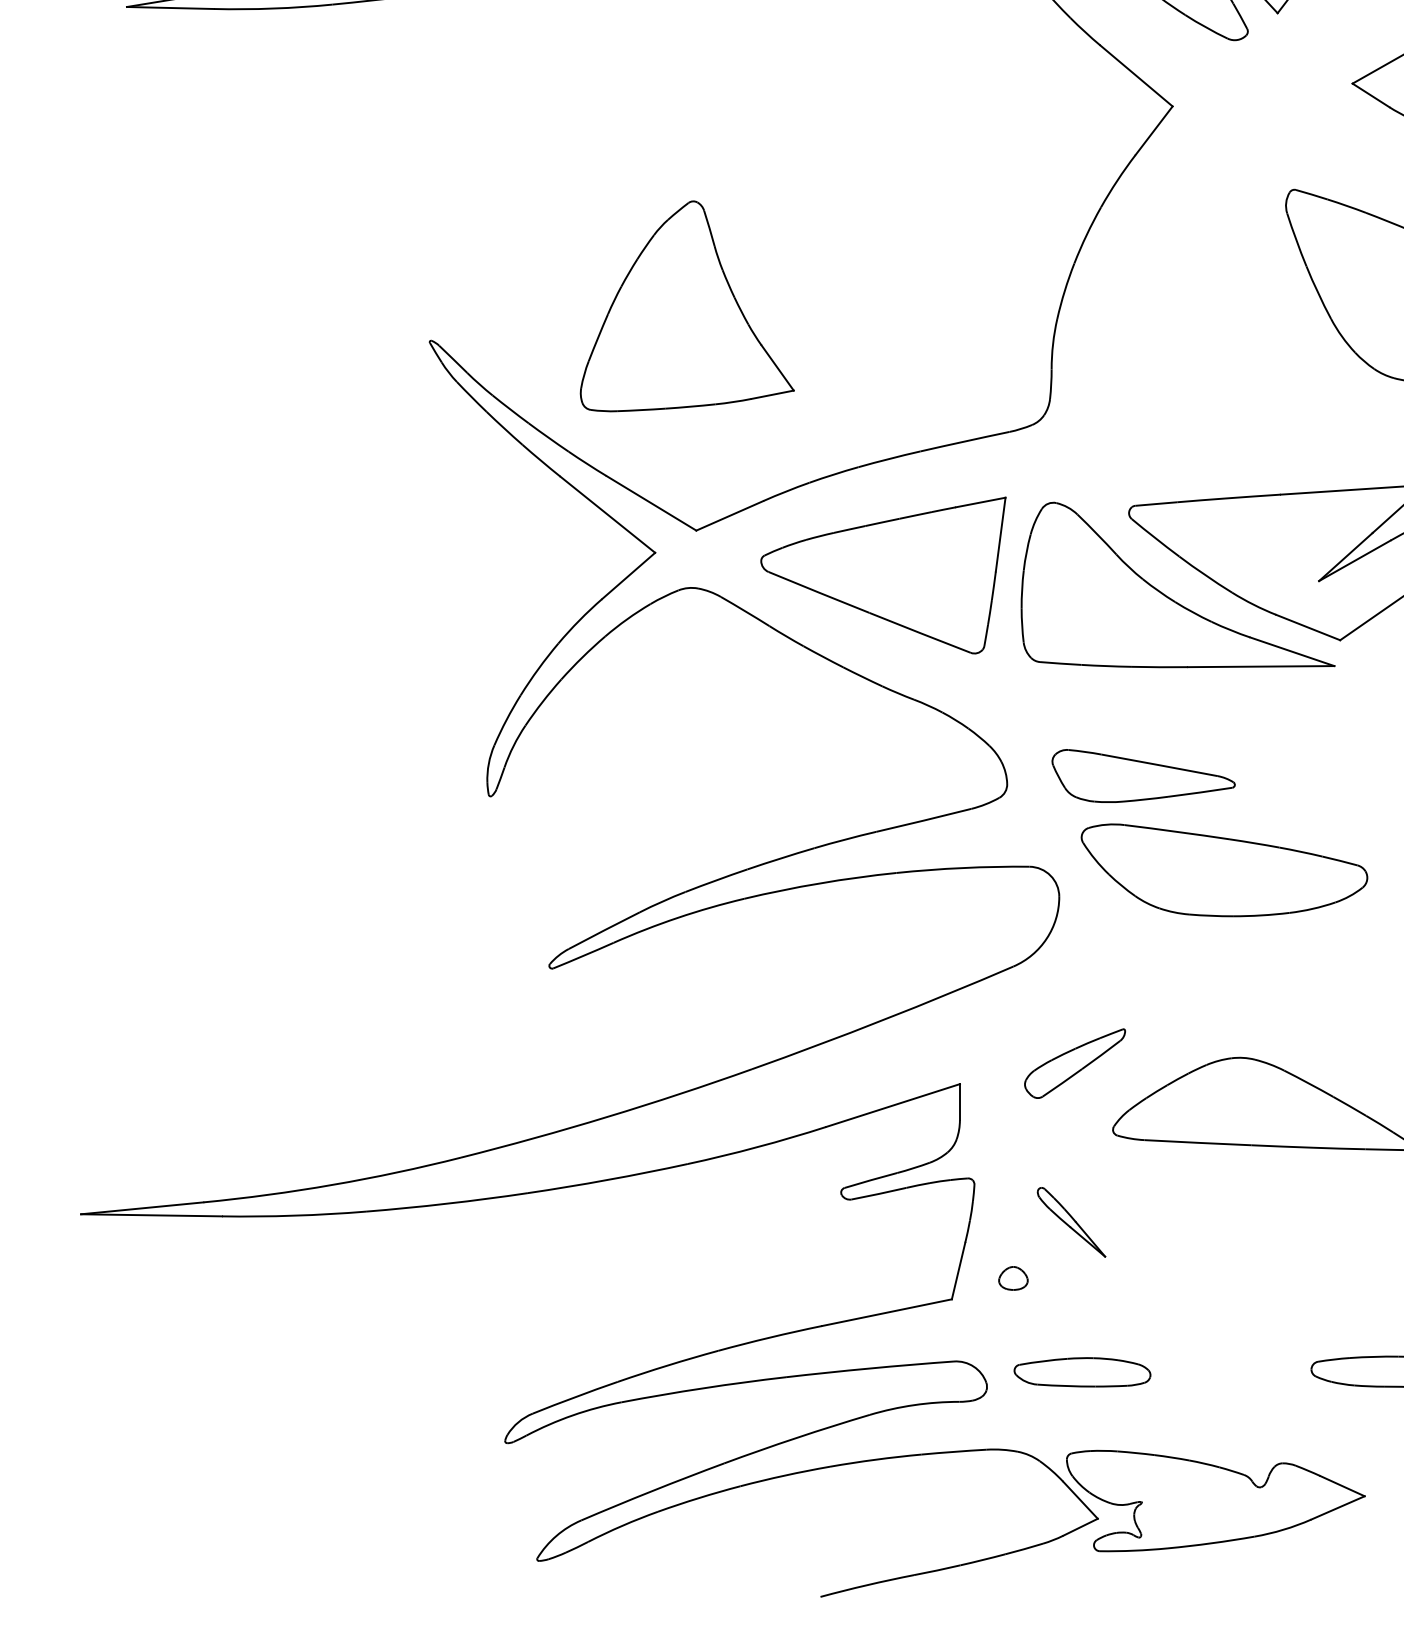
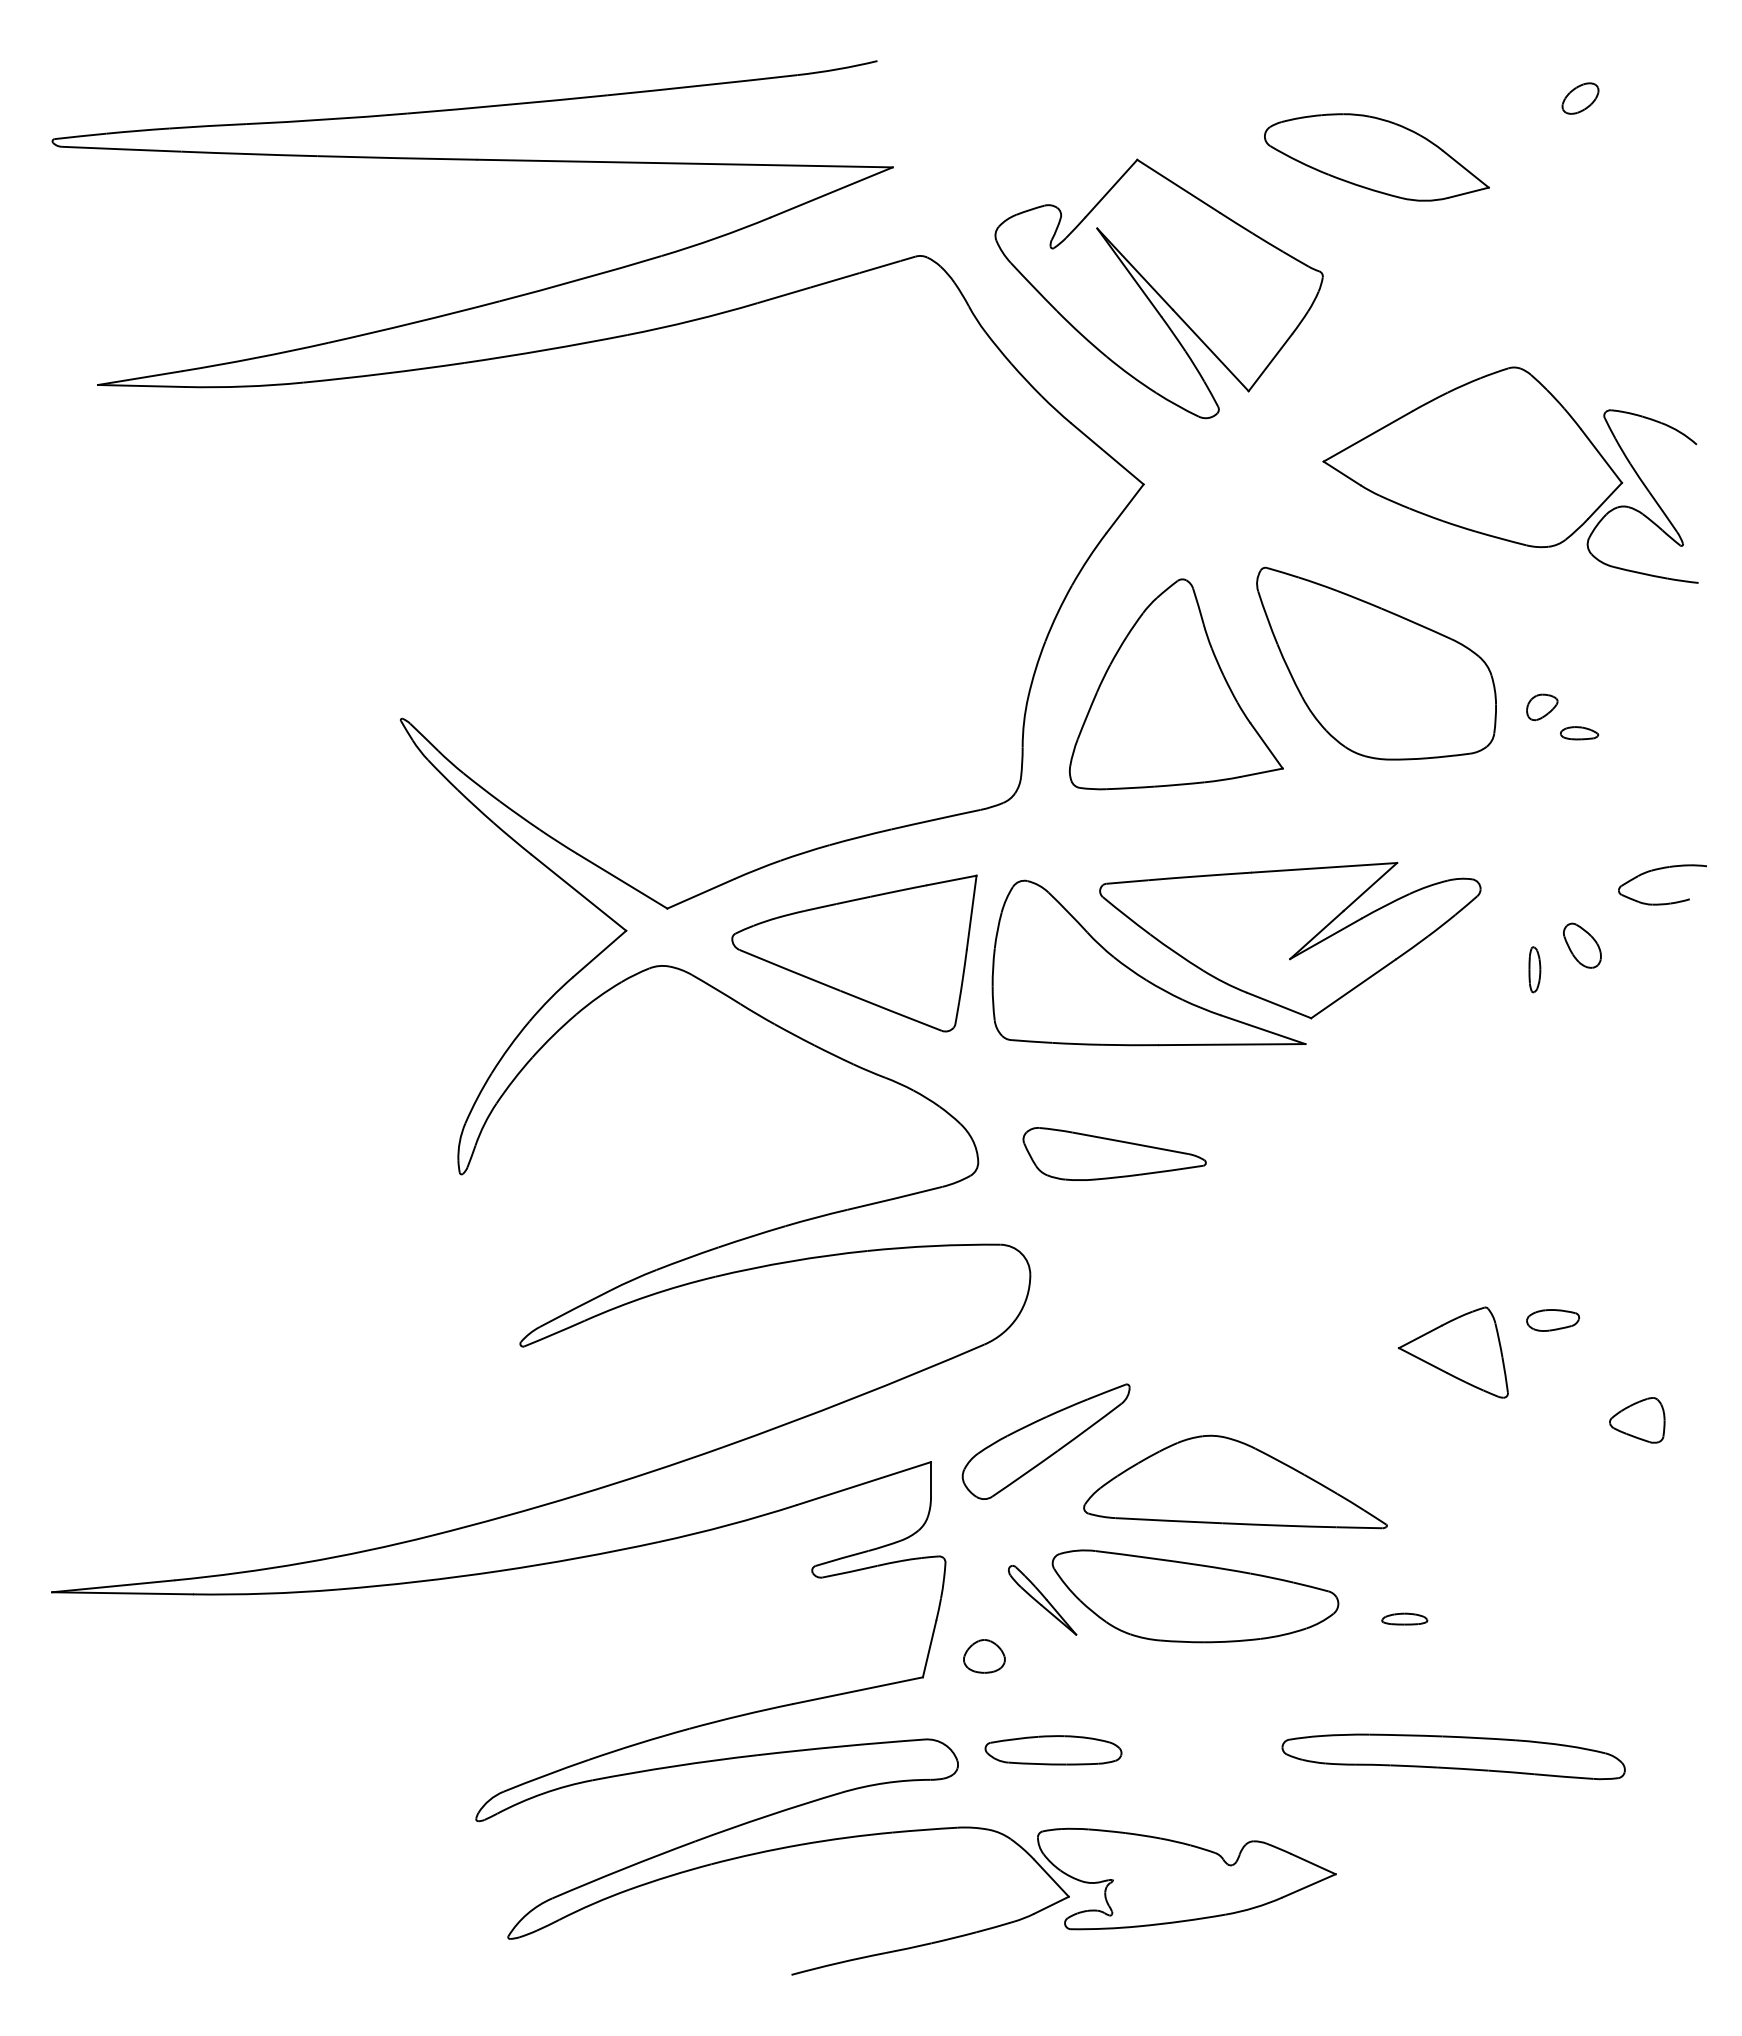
part: (686, 306) -> (1175, 684), moved
part: (1224, 870) -> (1195, 1596), moved
part: (1074, 1063) -> (1045, 1441), size x1.67
part: (1013, 1278) -> (984, 1656), size x1.43

